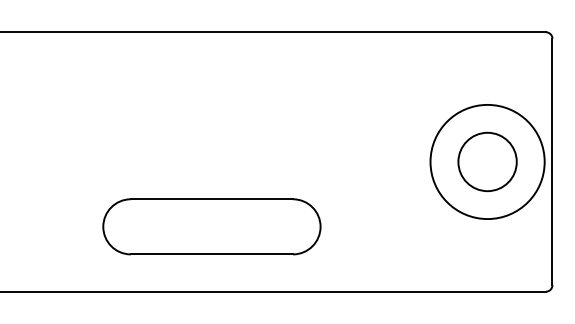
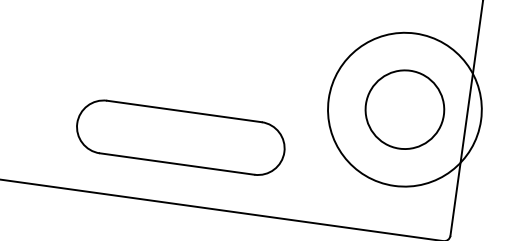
circle: (487, 161) -> (404, 109), size x1.4
circle: (487, 161) -> (404, 109), size x1.4
part: (211, 226) -> (180, 137), moved

